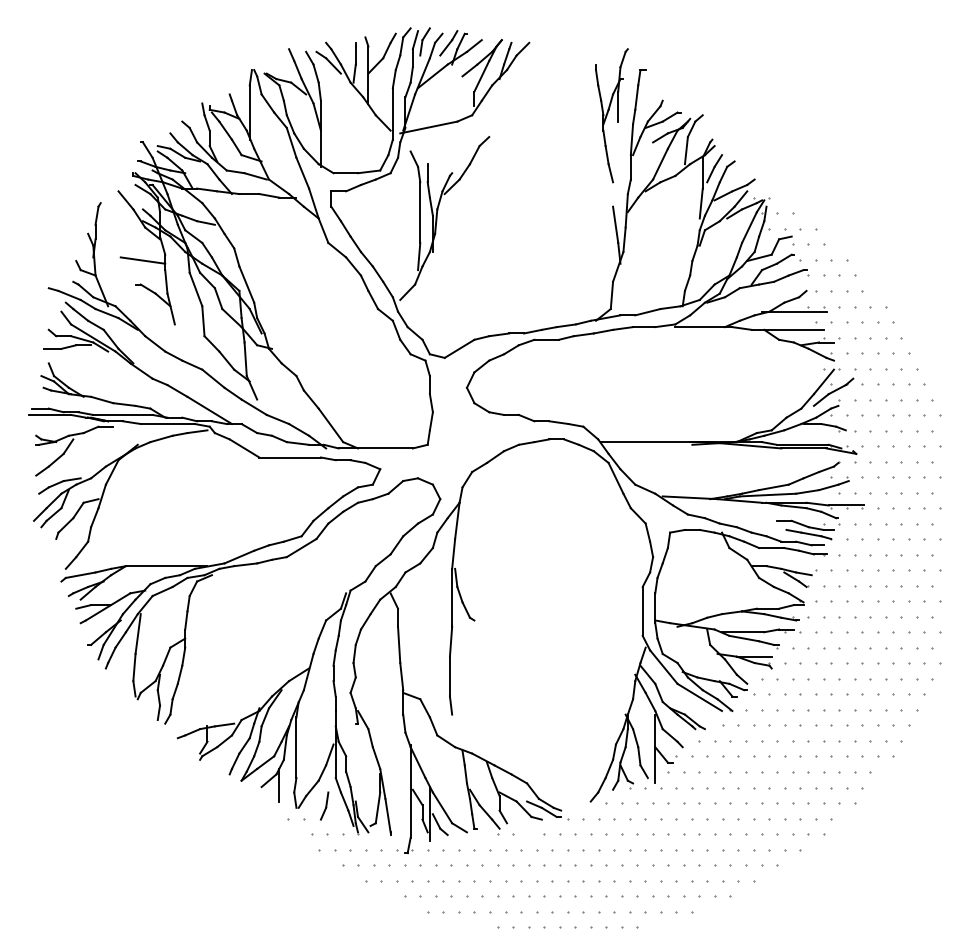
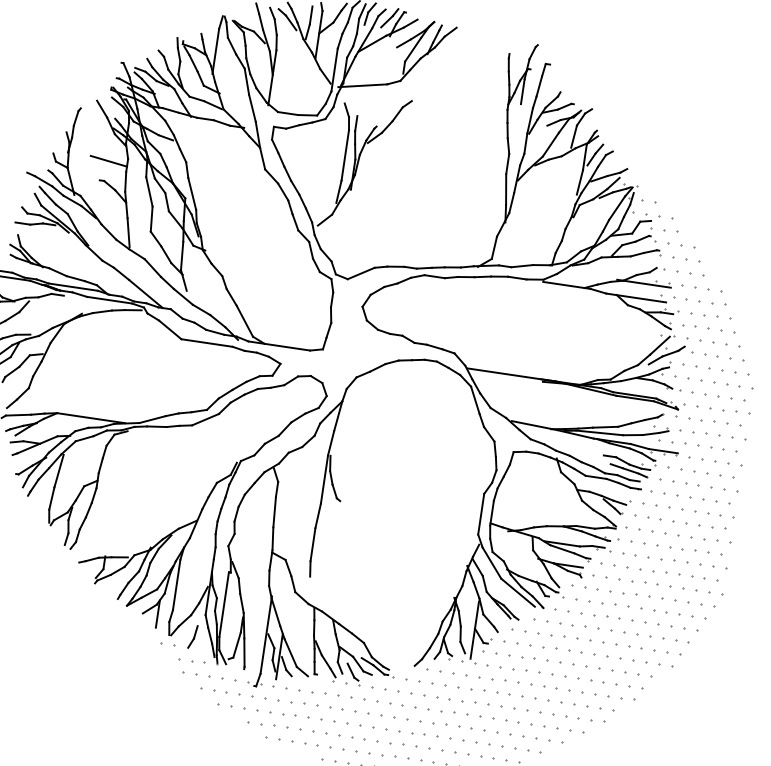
line: (613, 194) -> (508, 164), added
line: (178, 340) -> (128, 232), added
line: (355, 762) -> (223, 604), added
part: (520, 822) -> (353, 674), added

